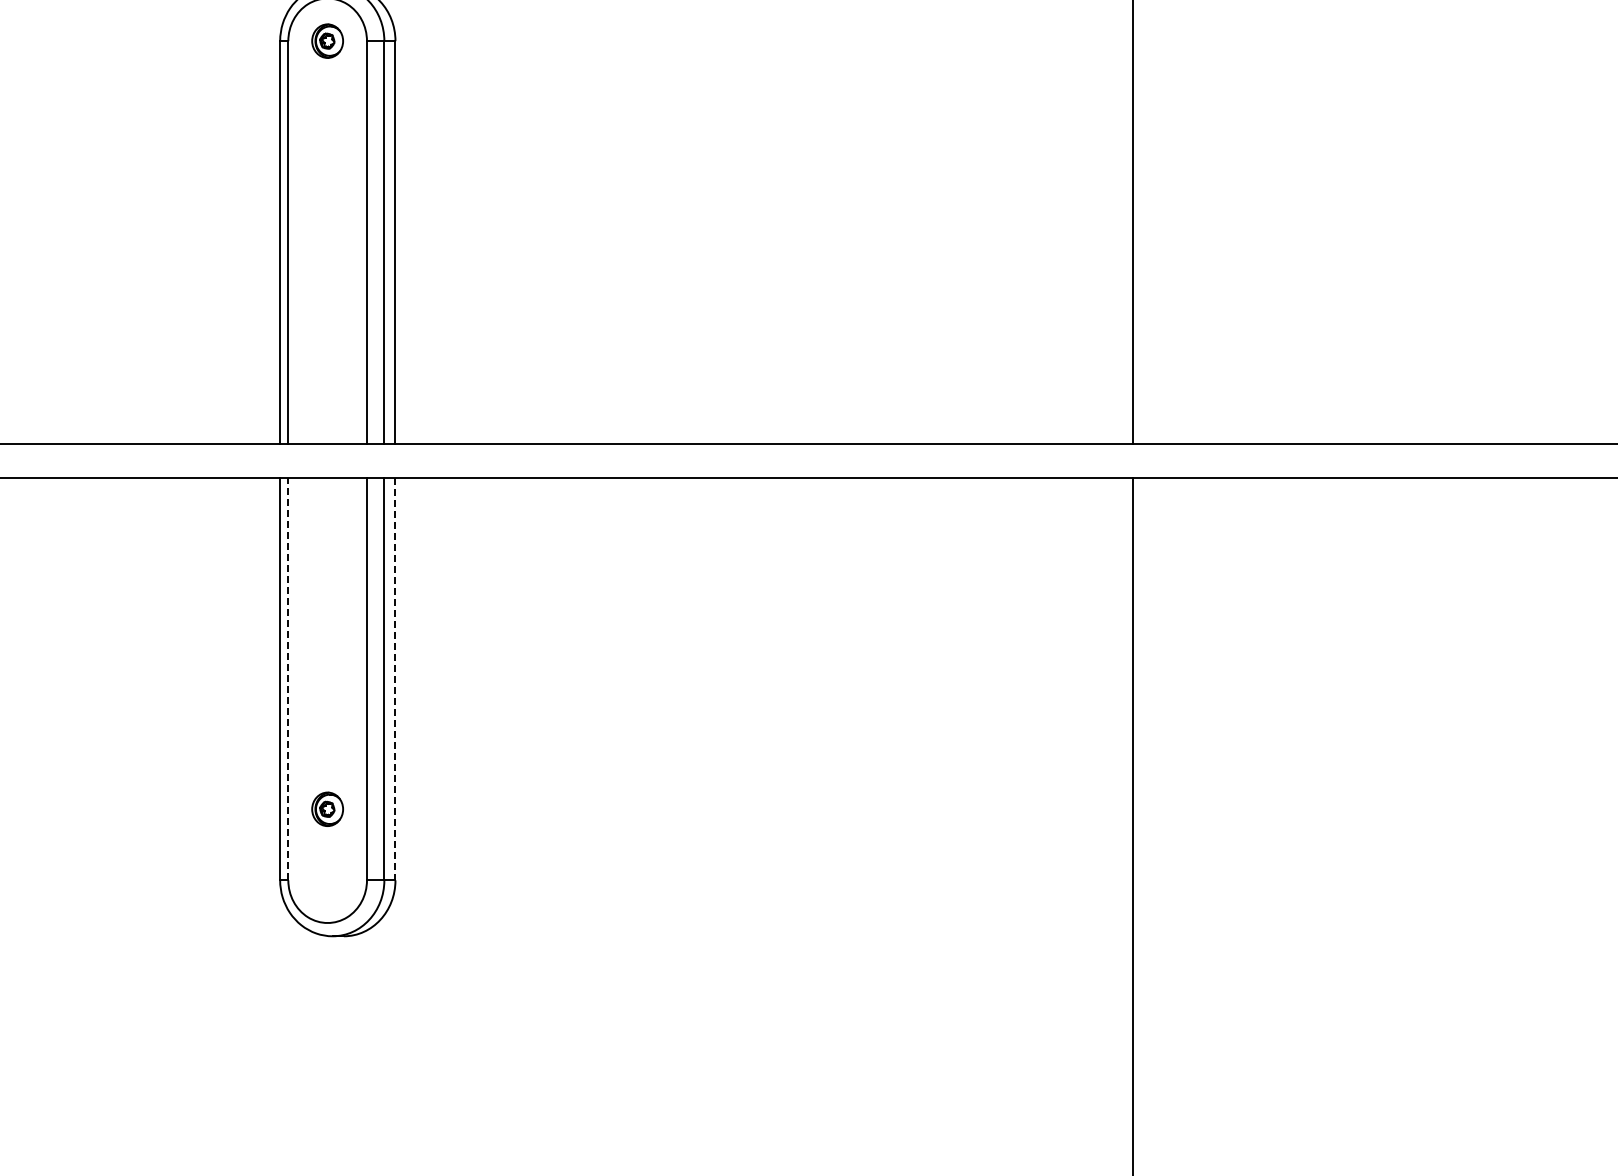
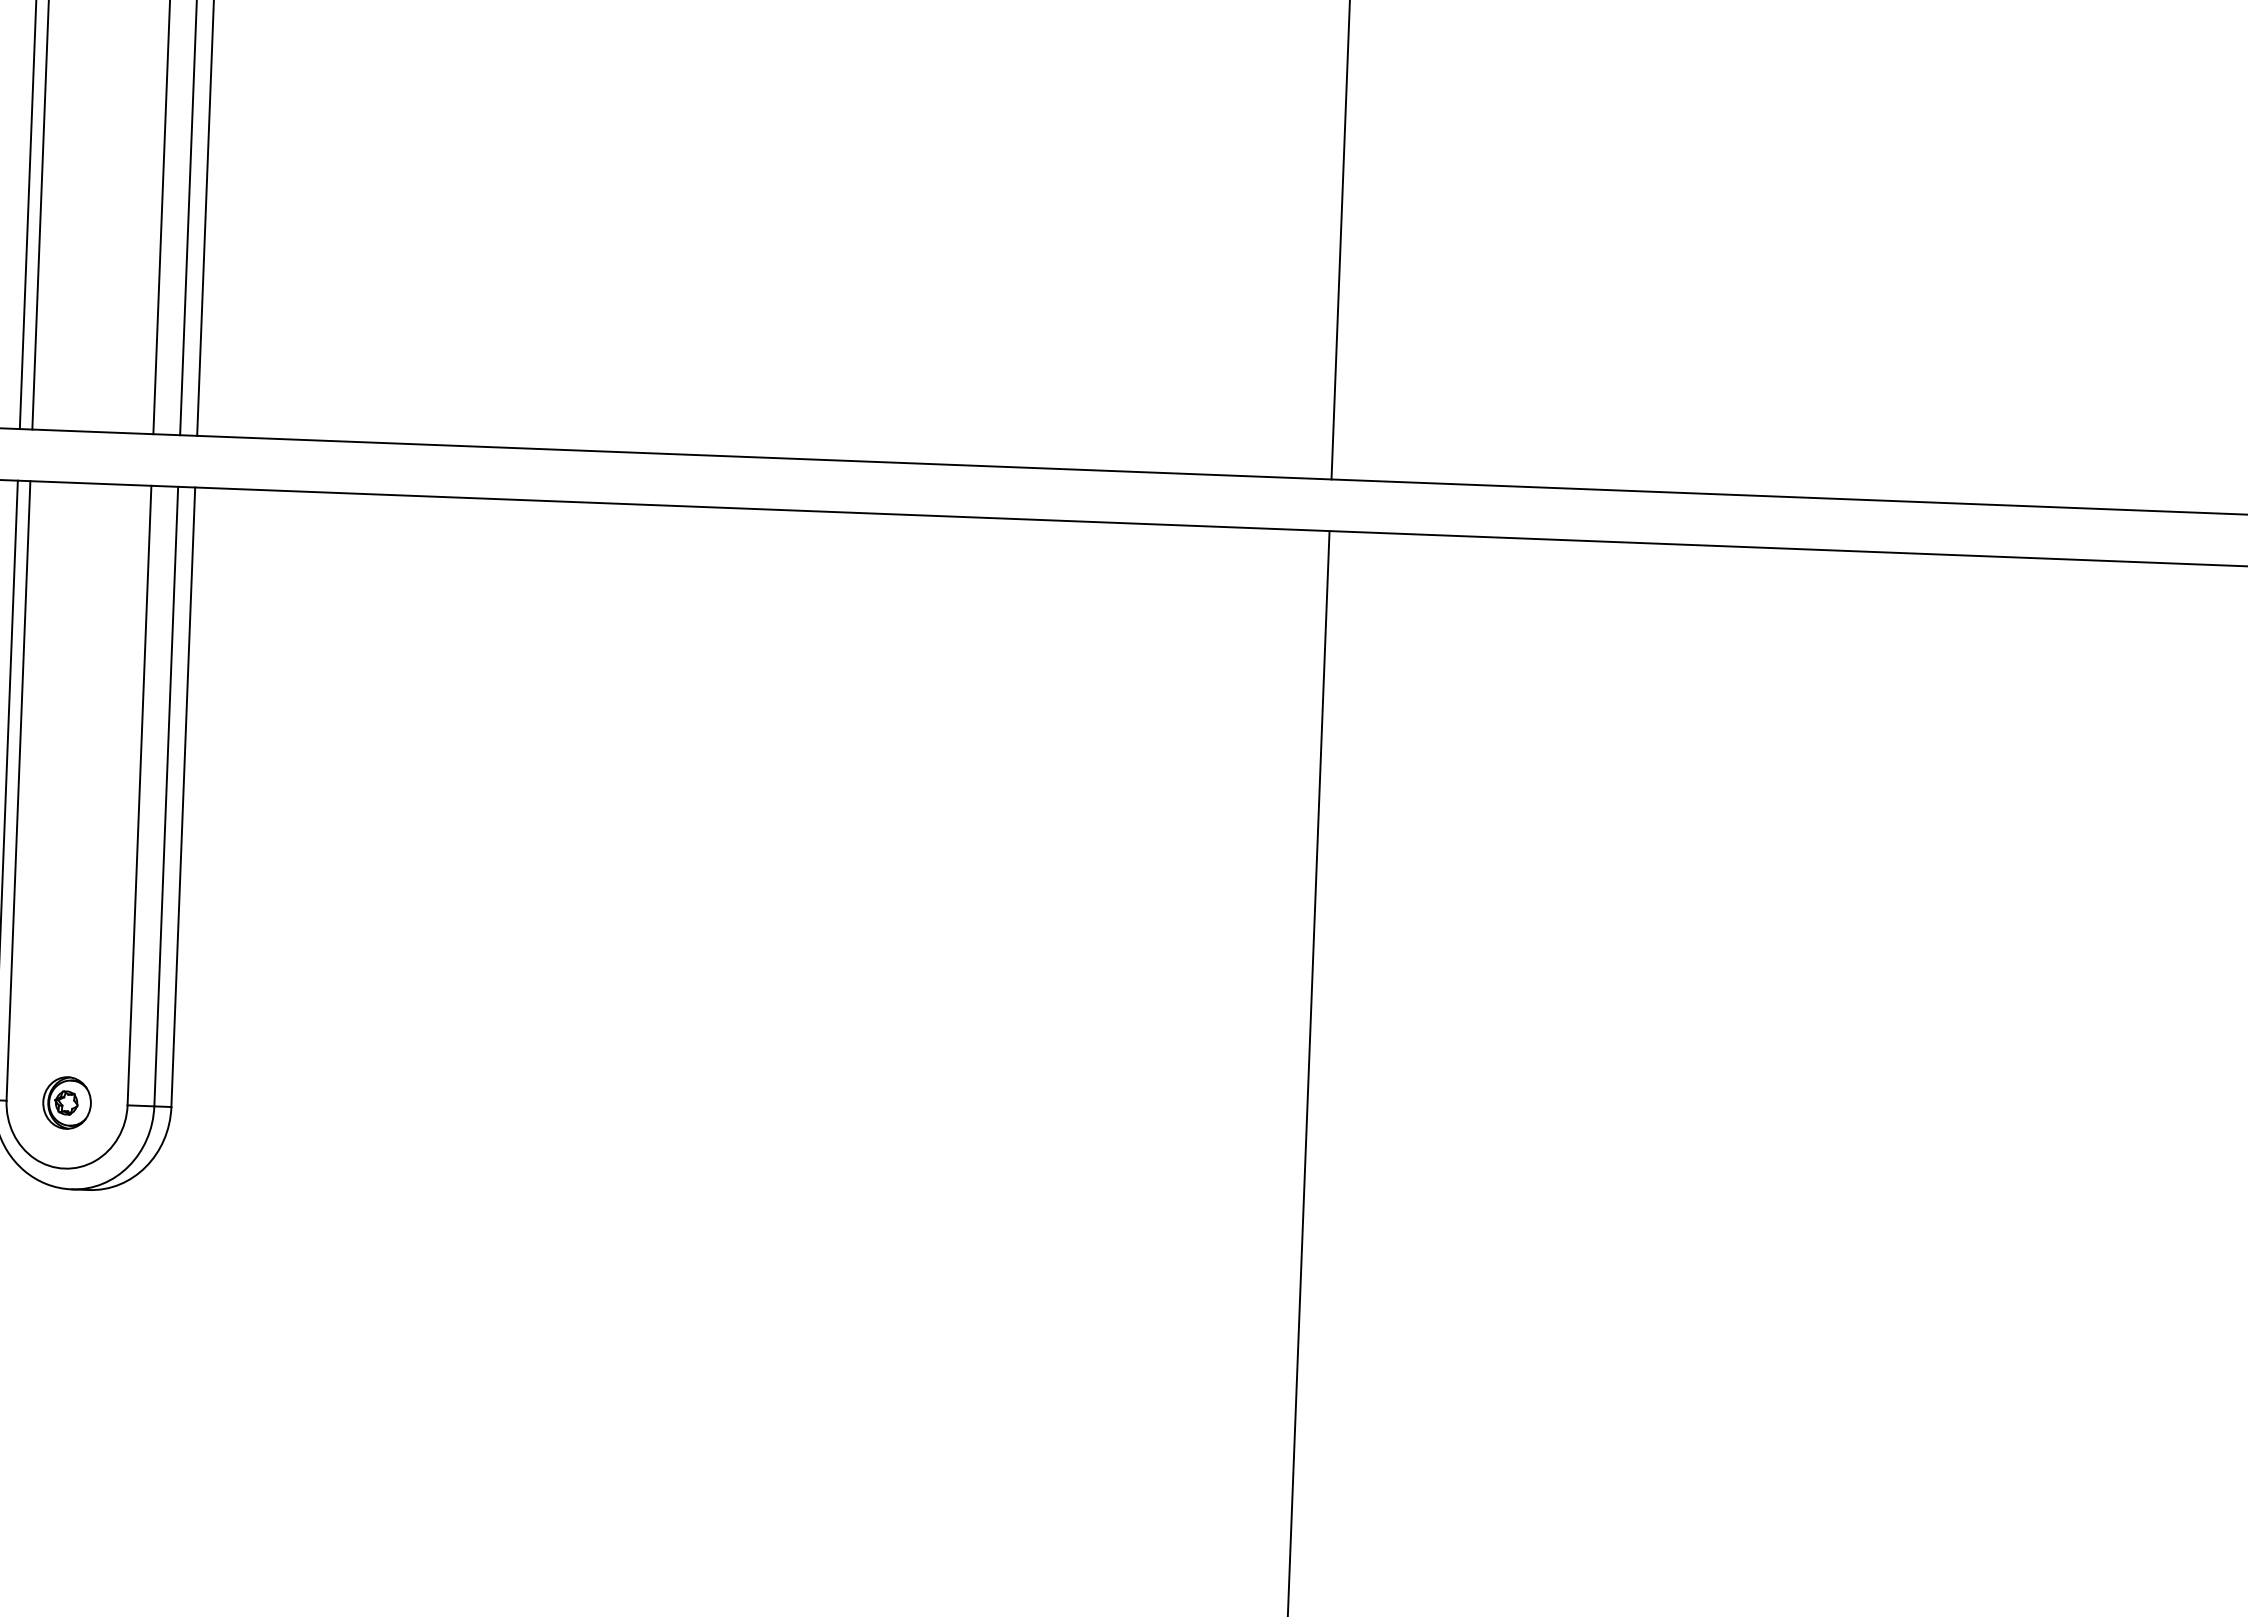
line: (288, 678) -> (18, 790), dashed -> solid
line: (395, 679) -> (183, 798), dashed -> solid
part: (327, 808) -> (66, 1101), moved

